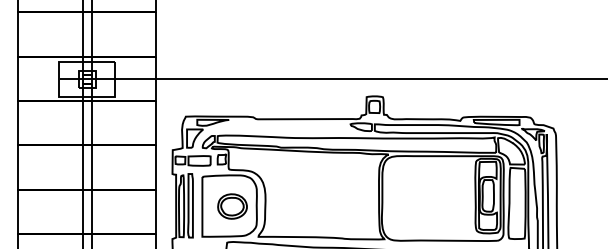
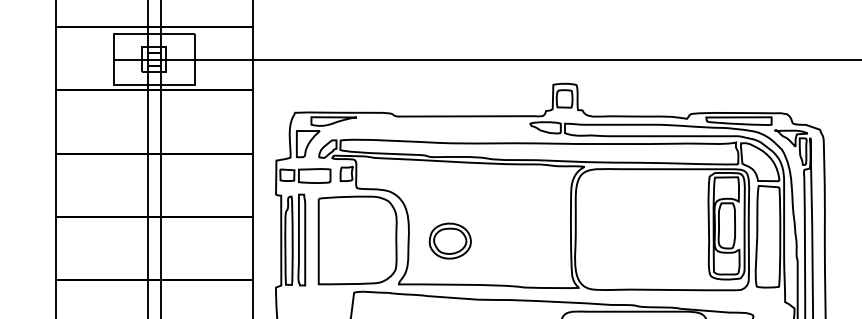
part: (232, 206) -> (450, 241), moved

